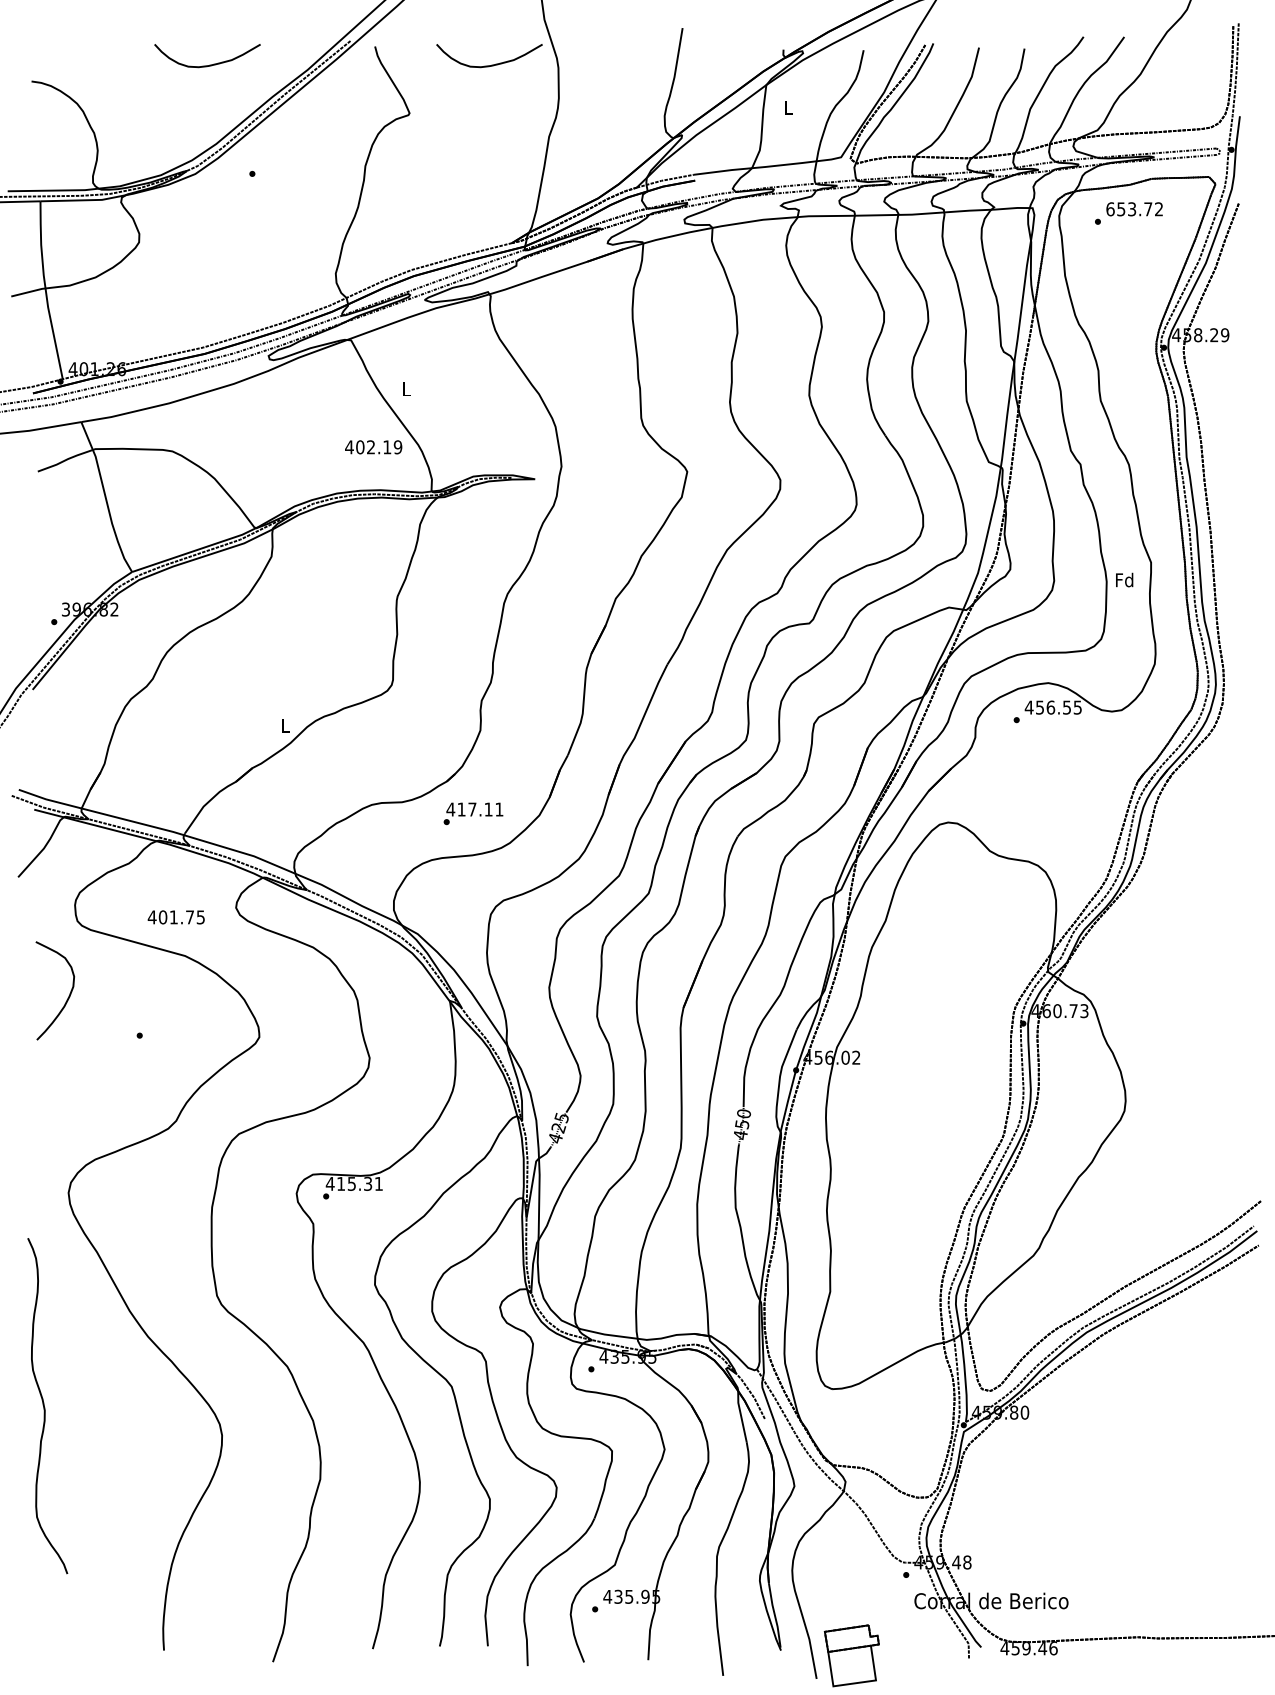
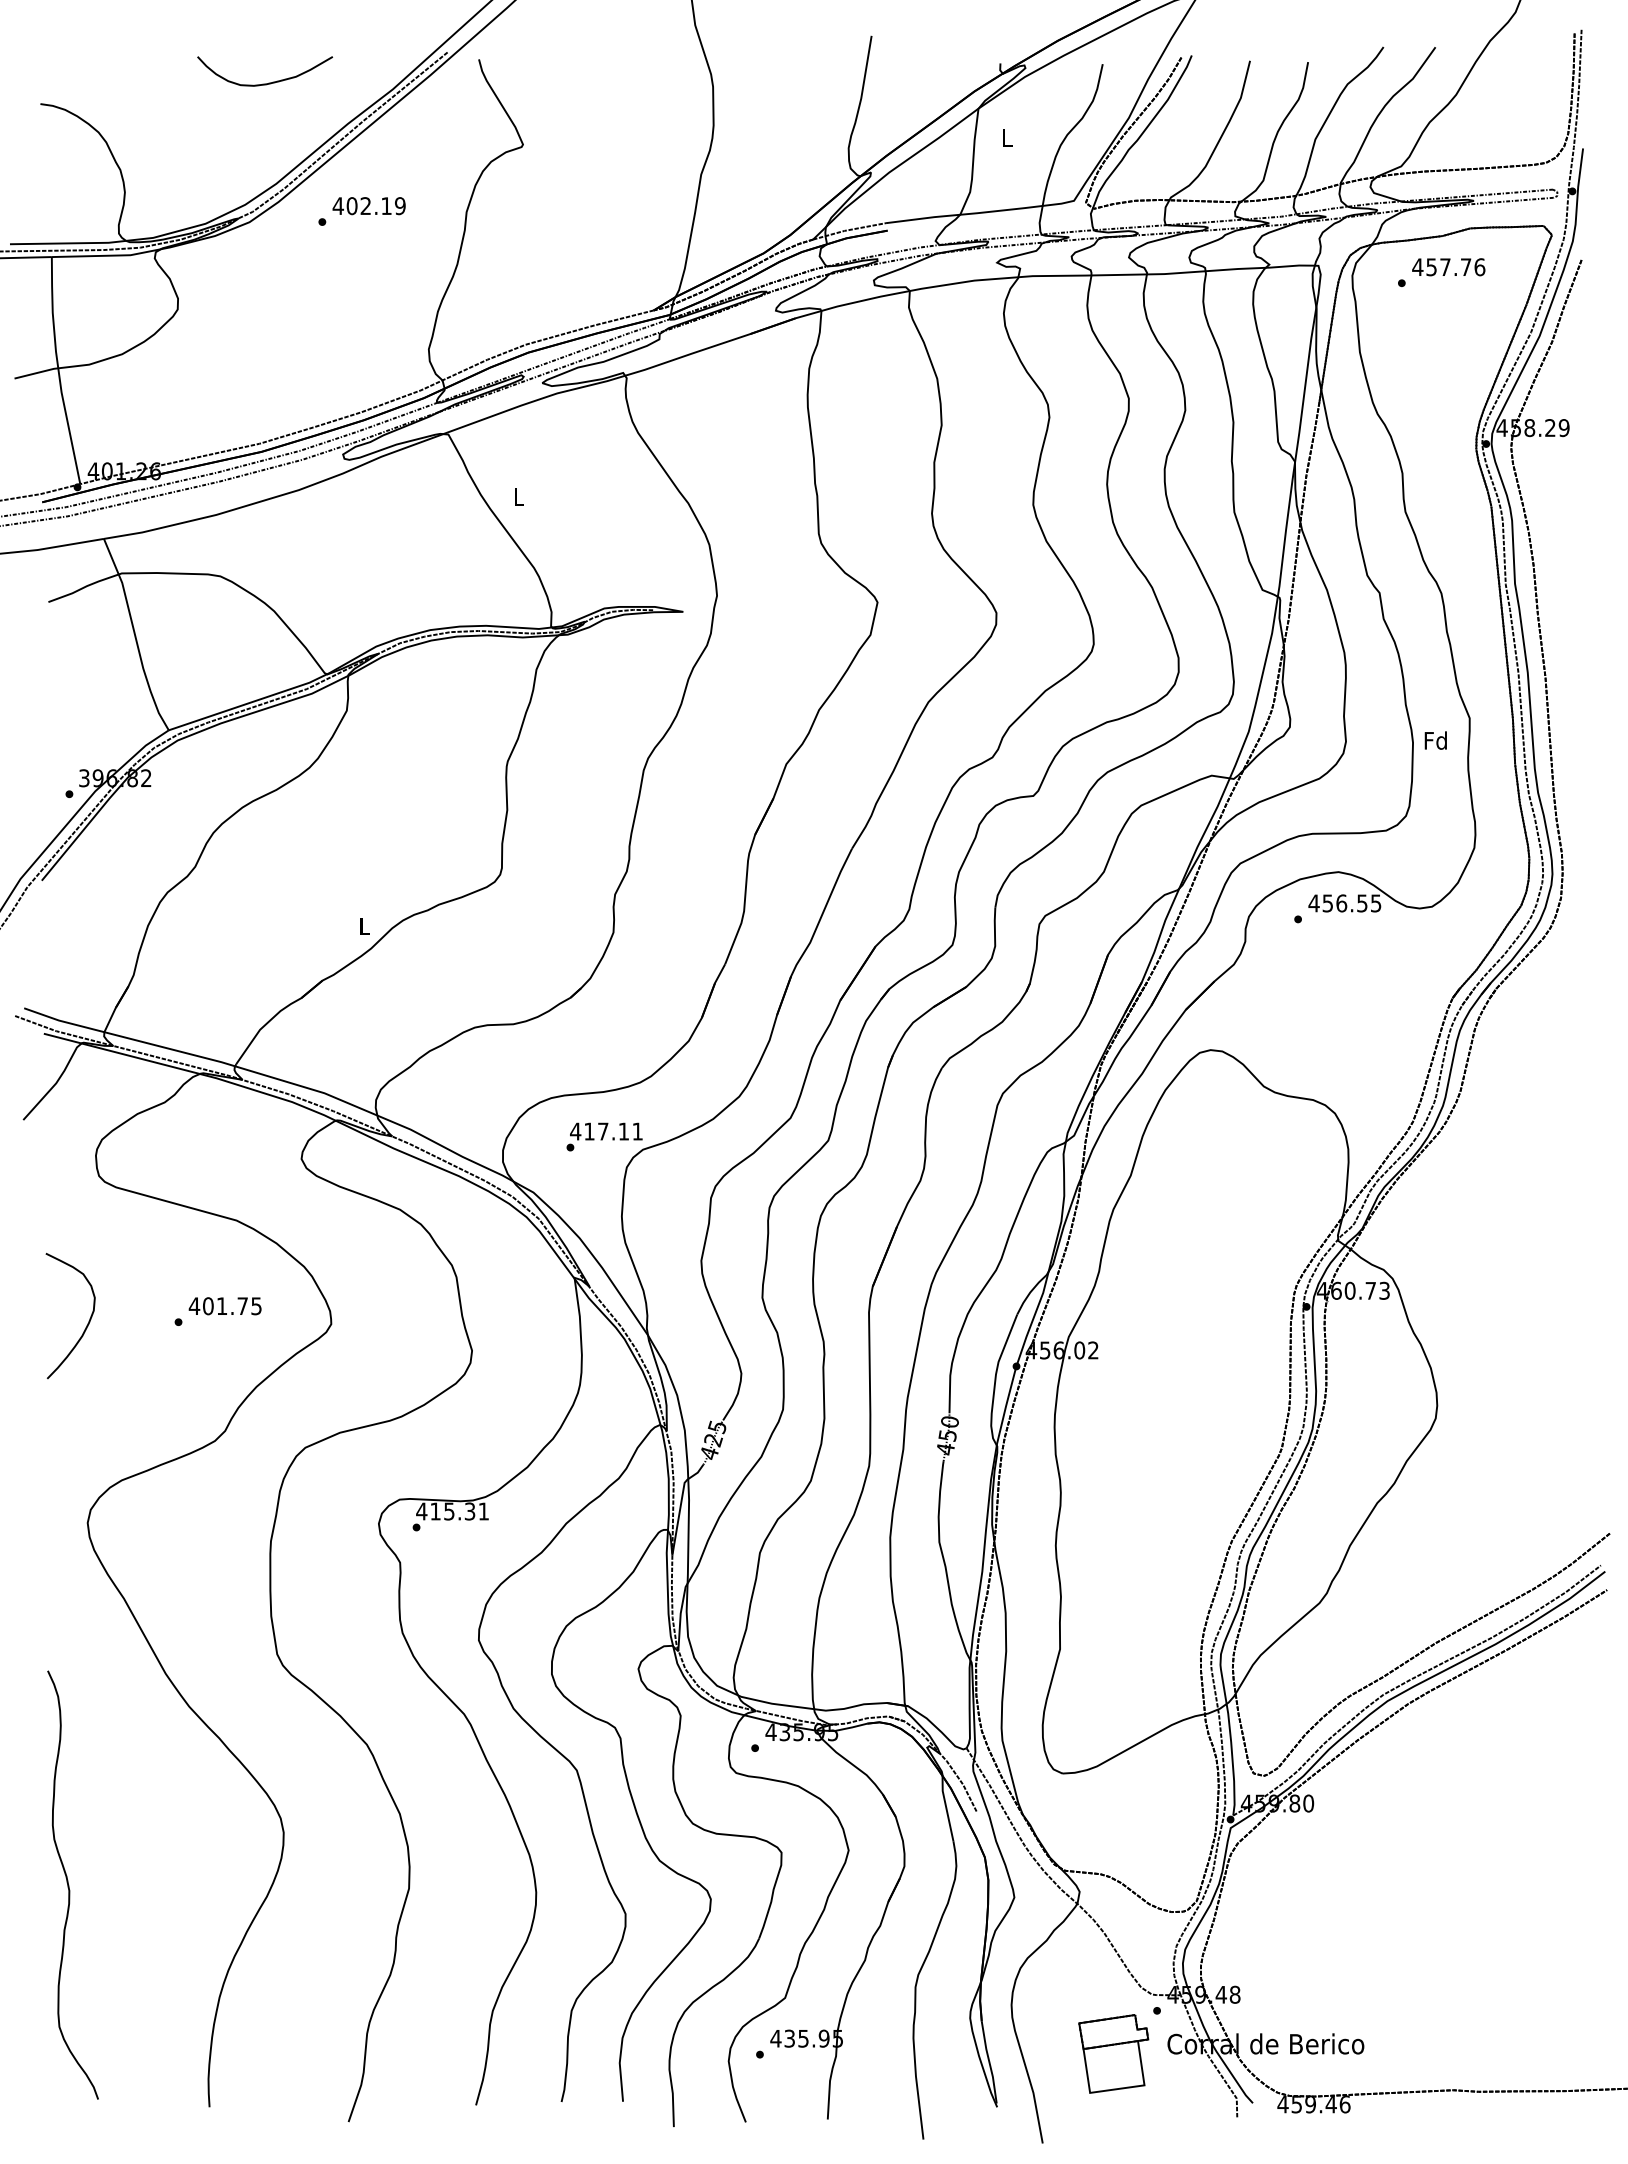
curve: (492, 64) -> (628, 82), removed
text: (1134, 209) -> (1448, 267), 653.72 -> 457.76
text: (373, 447) -> (368, 206), moved
text: (473, 813) -> (604, 1136), moved
text: (175, 917) -> (224, 1306), moved
curve: (67, 998) -> (86, 1325), moved
curve: (44, 1406) -> (69, 1885), moved
part: (851, 1655) -> (1113, 2053), moved

